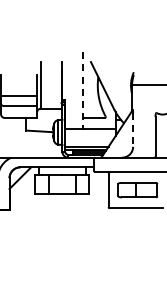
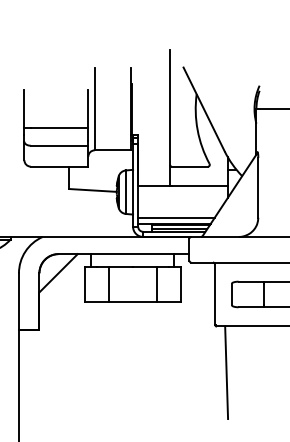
line: (83, 91) -> (170, 119), dashed -> solid
line: (133, 129) -> (258, 187), dashed -> solid
line: (115, 234) -> (227, 373), added

